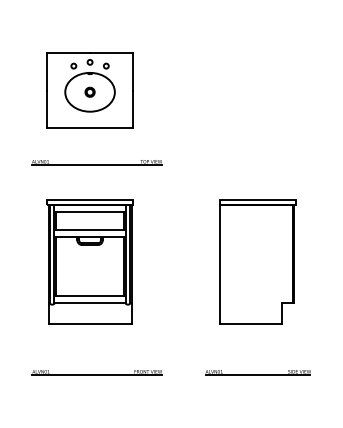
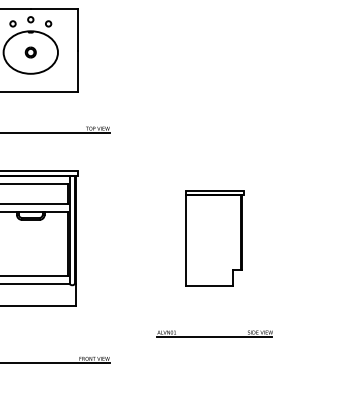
part: (257, 261) -> (214, 237), size x0.7
part: (257, 372) -> (214, 333), moved

